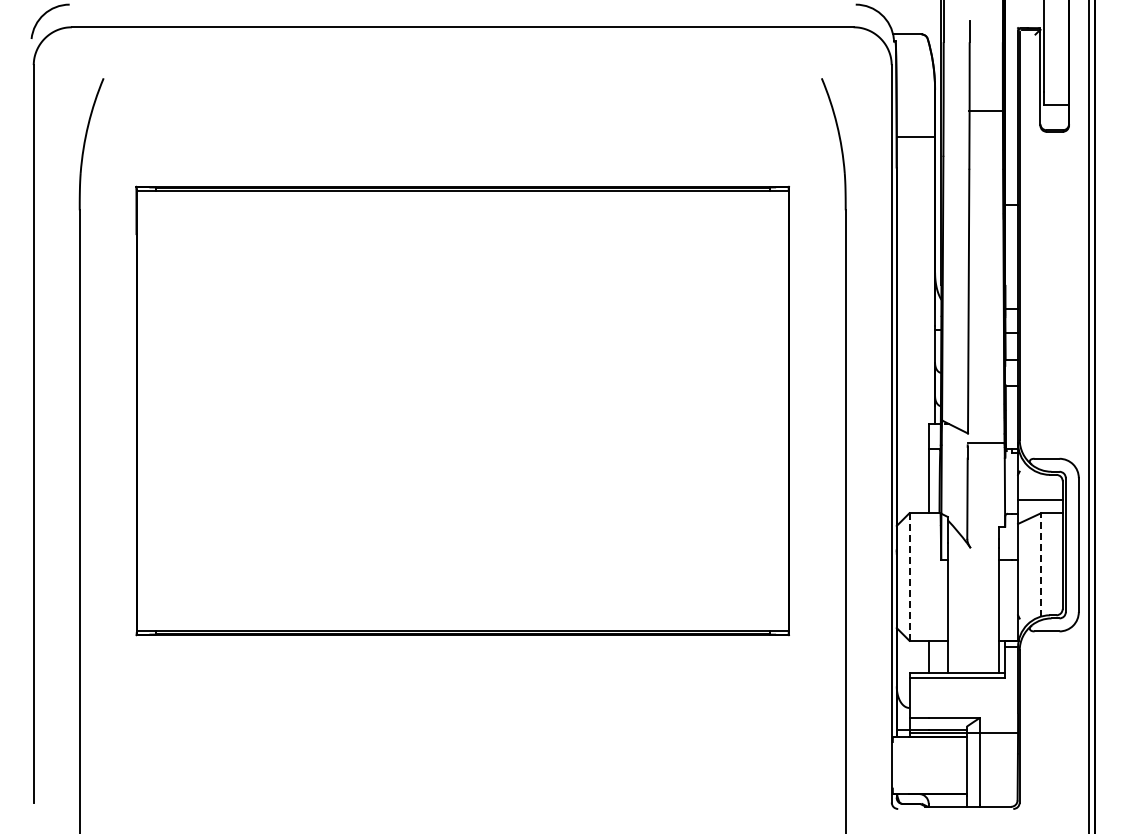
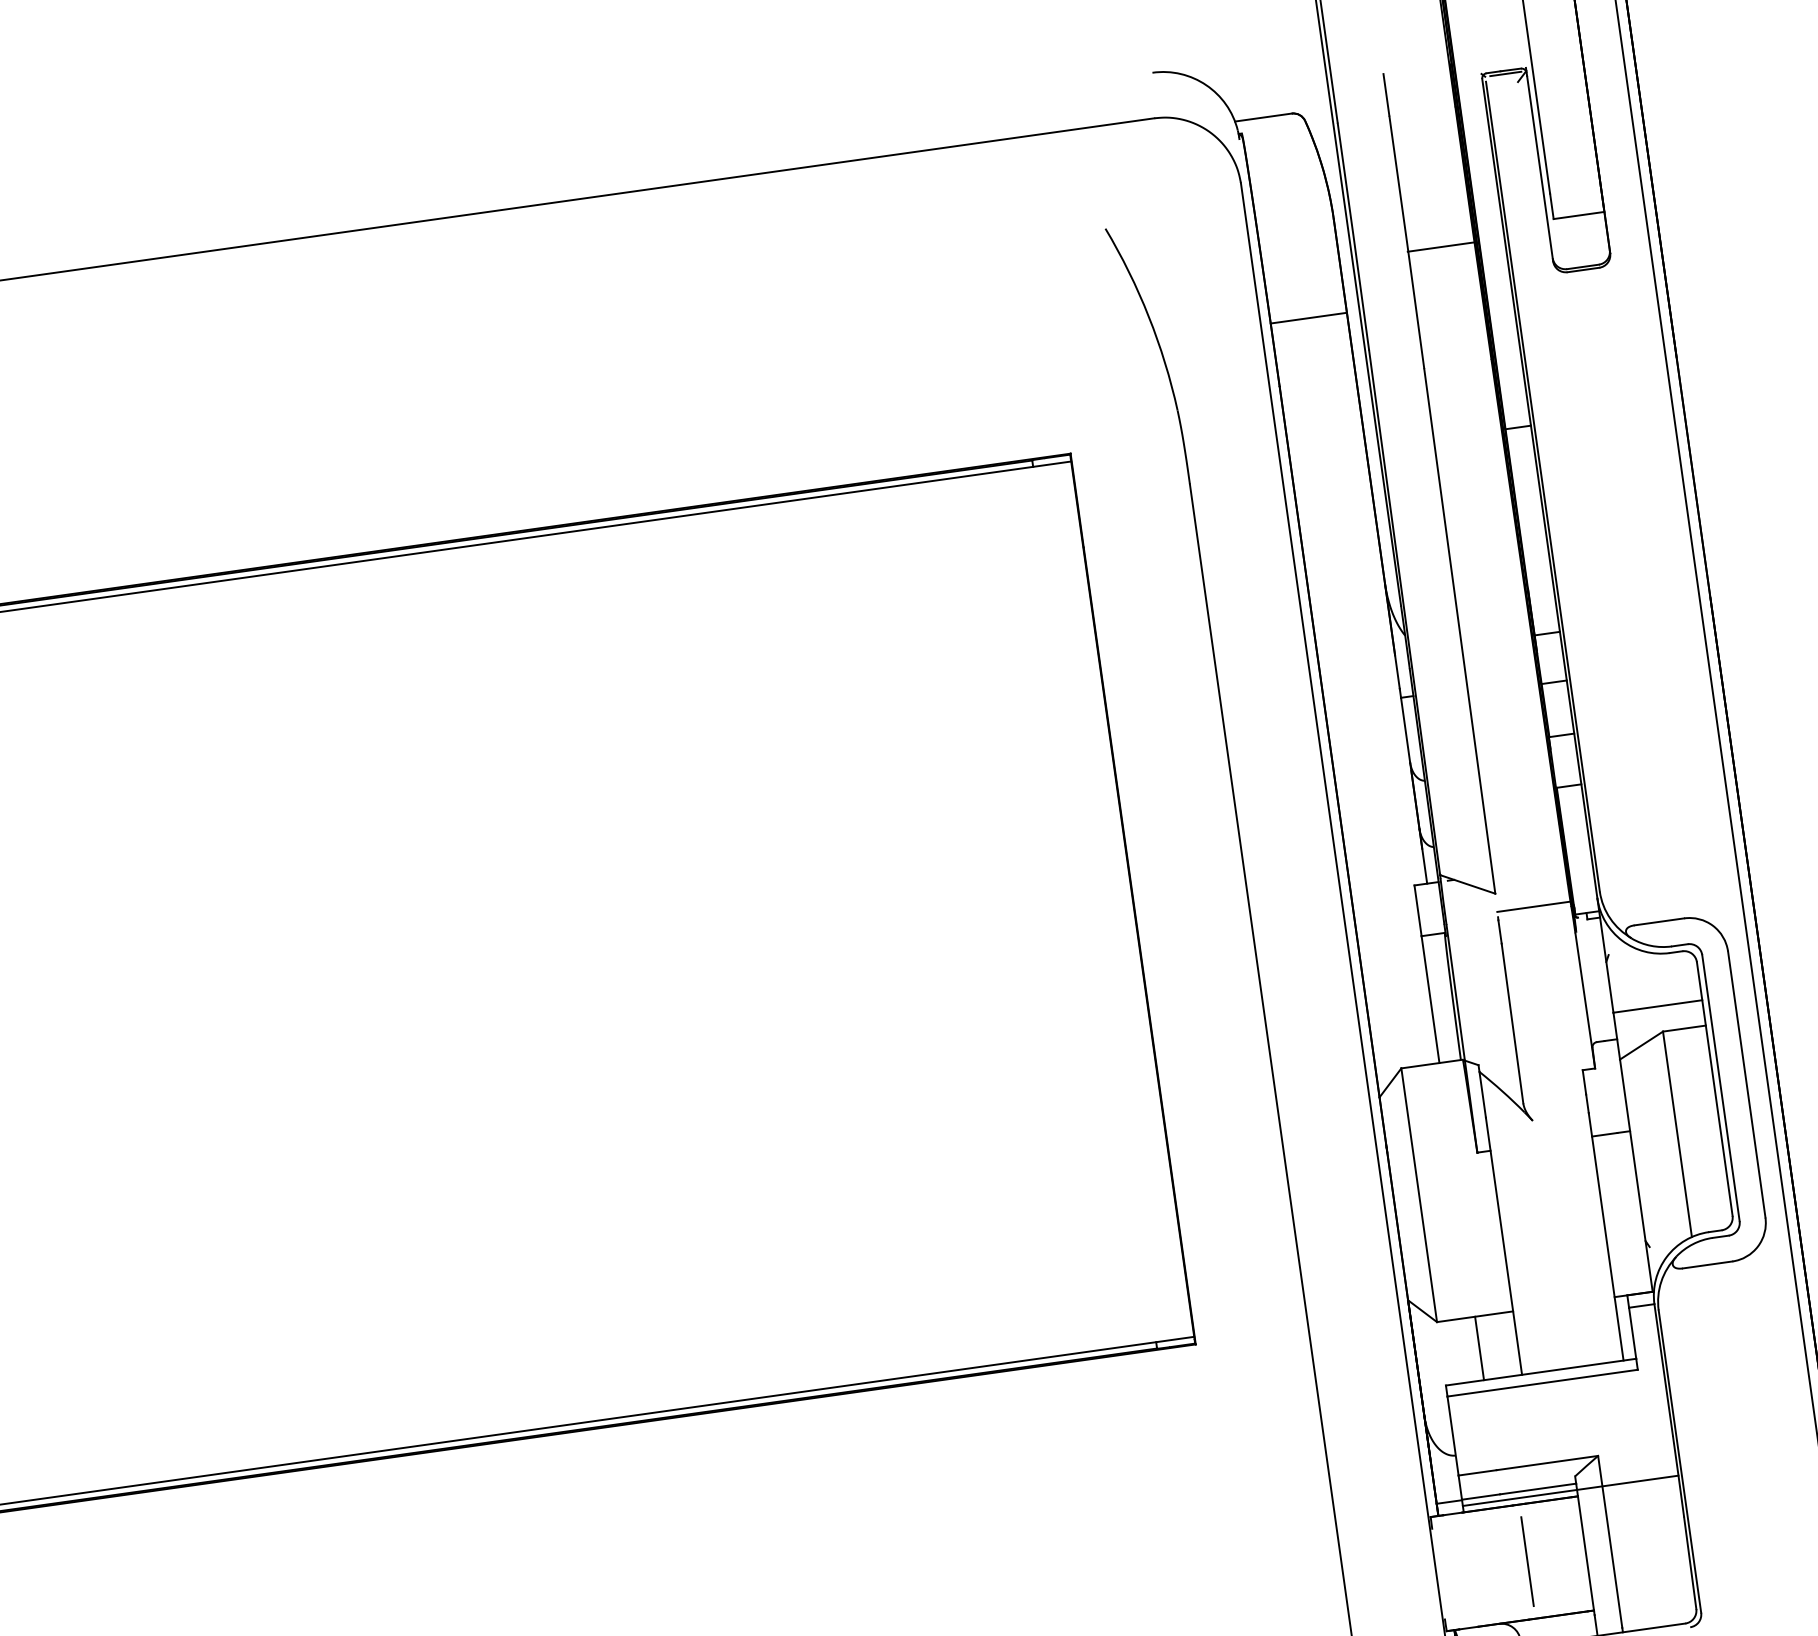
line: (1041, 564) -> (1677, 1133), dashed -> solid
line: (909, 577) -> (1419, 1196), dashed -> solid
line: (937, 764) -> (1527, 1560), added

